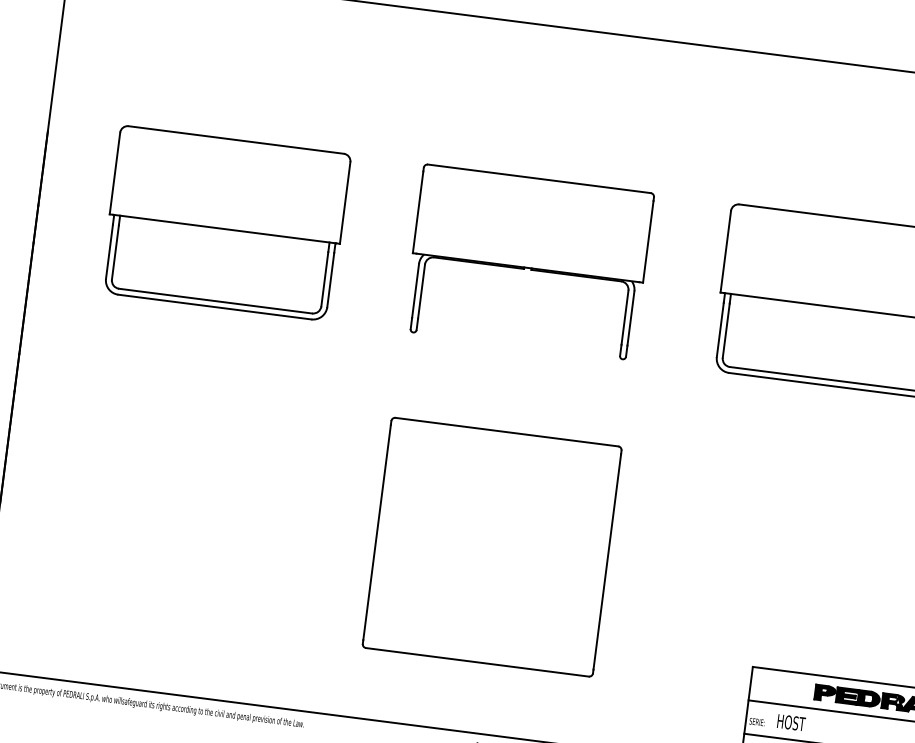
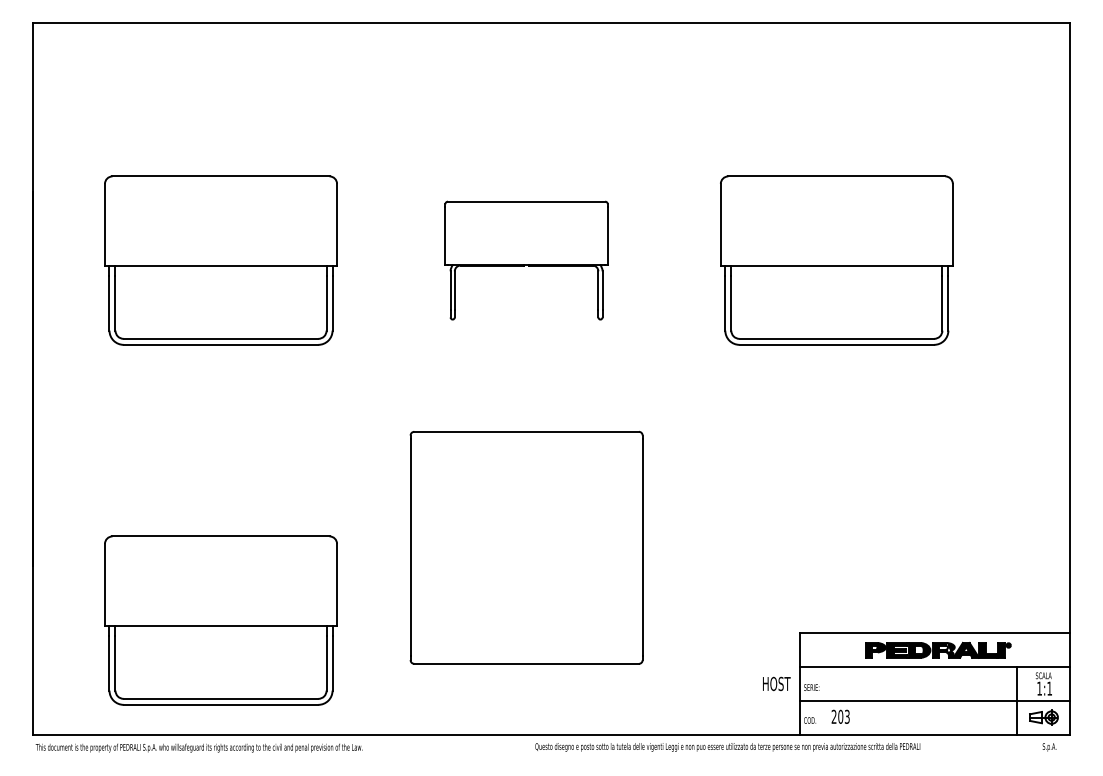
part: (528, 262) -> (526, 260), size x0.7
part: (179, 580) -> (220, 620), added
text: (791, 722) -> (776, 683), moved

